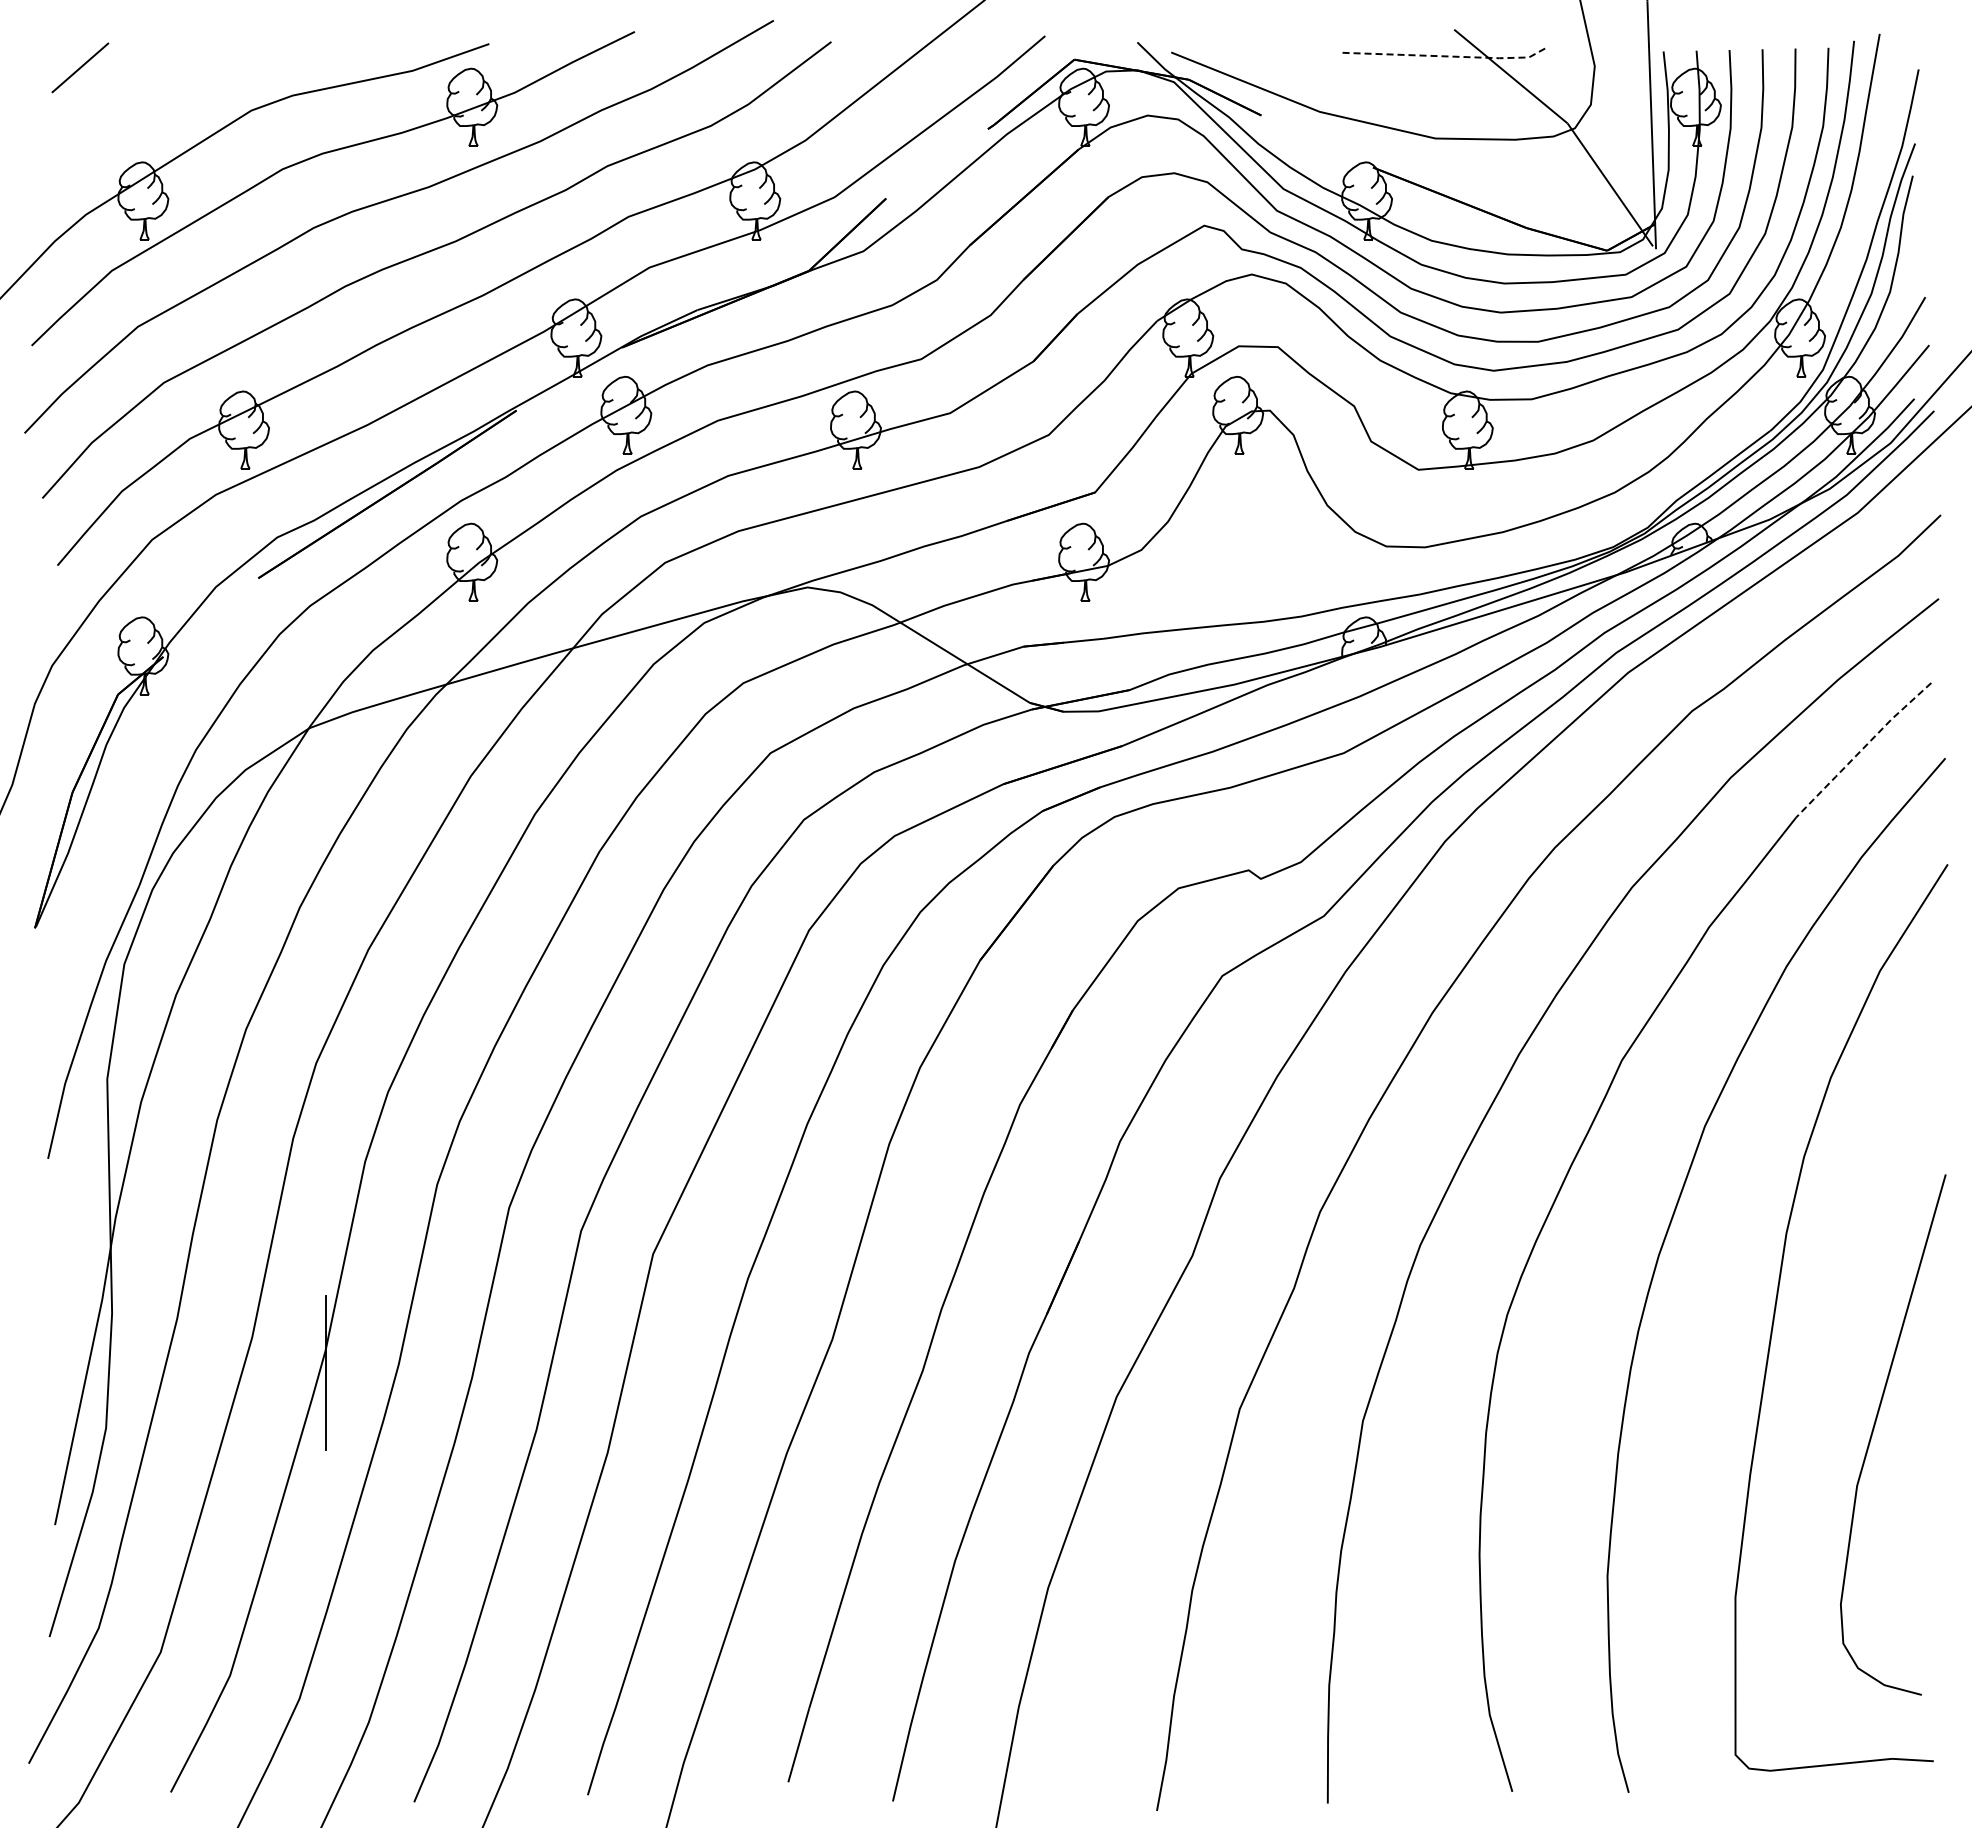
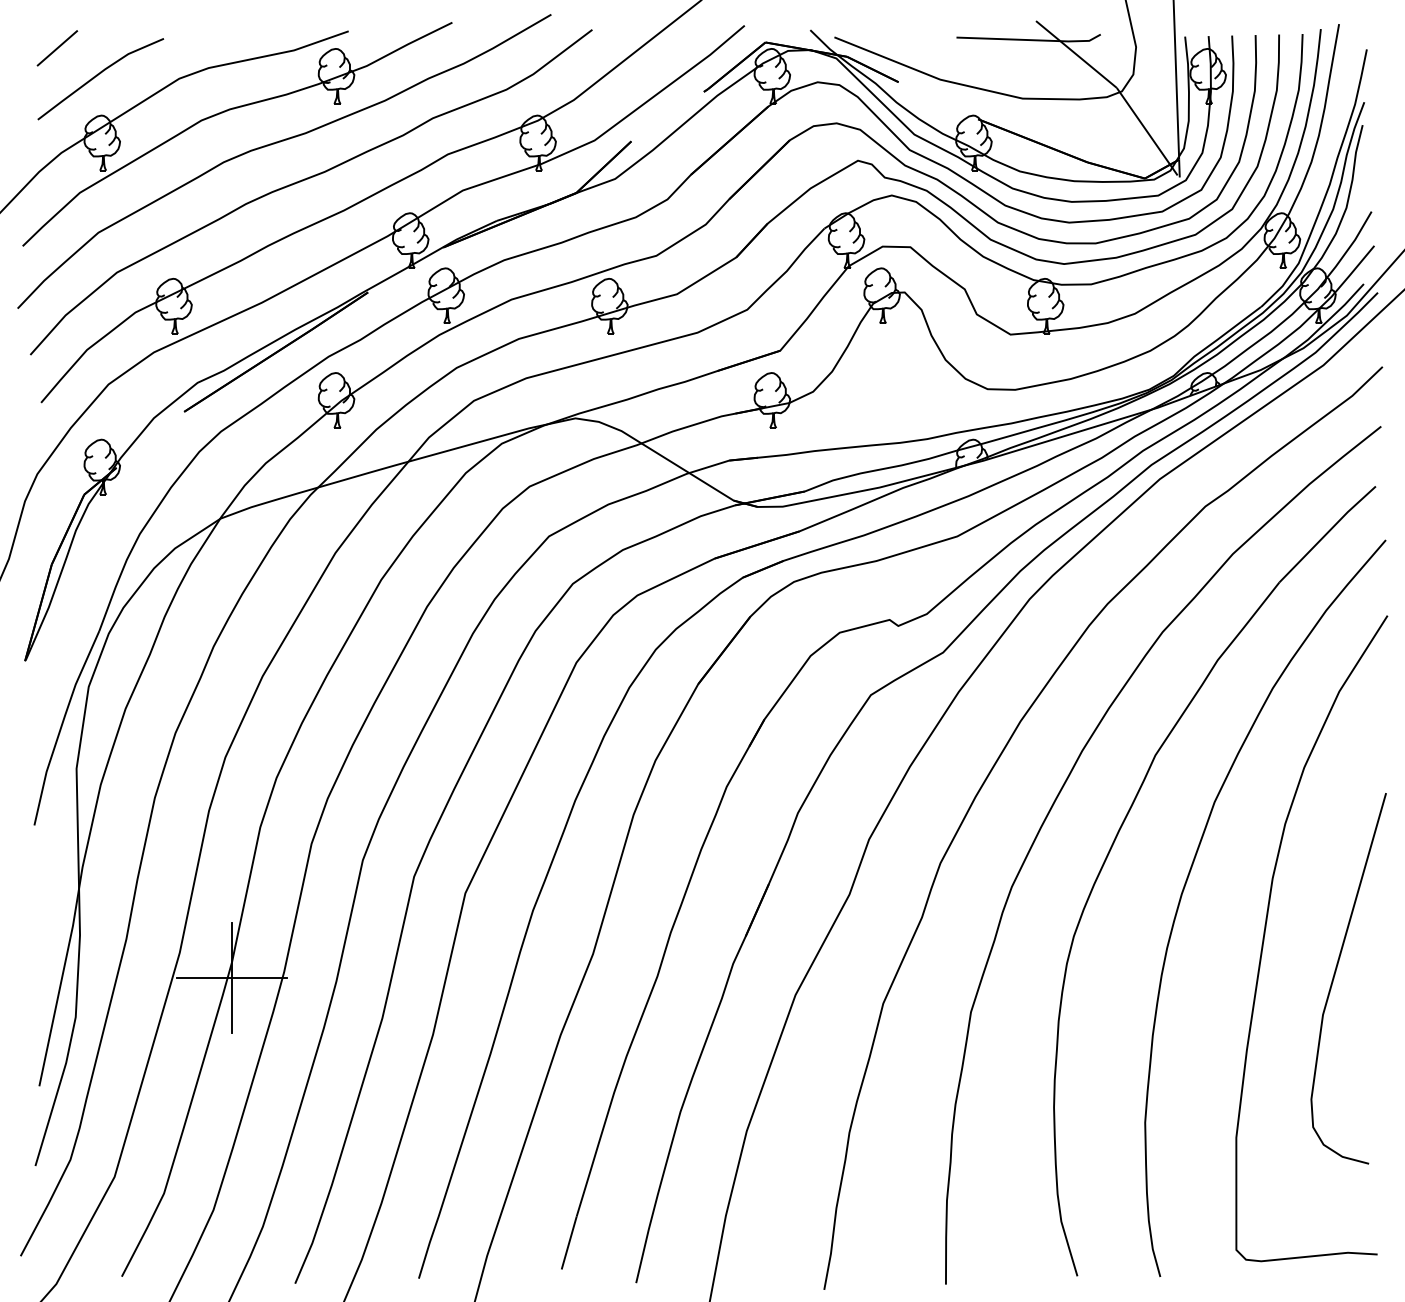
line: (1445, 56) -> (1029, 40), dashed -> solid
line: (138, 105) -> (98, 75), added
line: (1862, 749) -> (1326, 533), dashed -> solid
line: (325, 1373) -> (232, 978), added
curve: (1874, 1429) -> (1335, 974), moved

